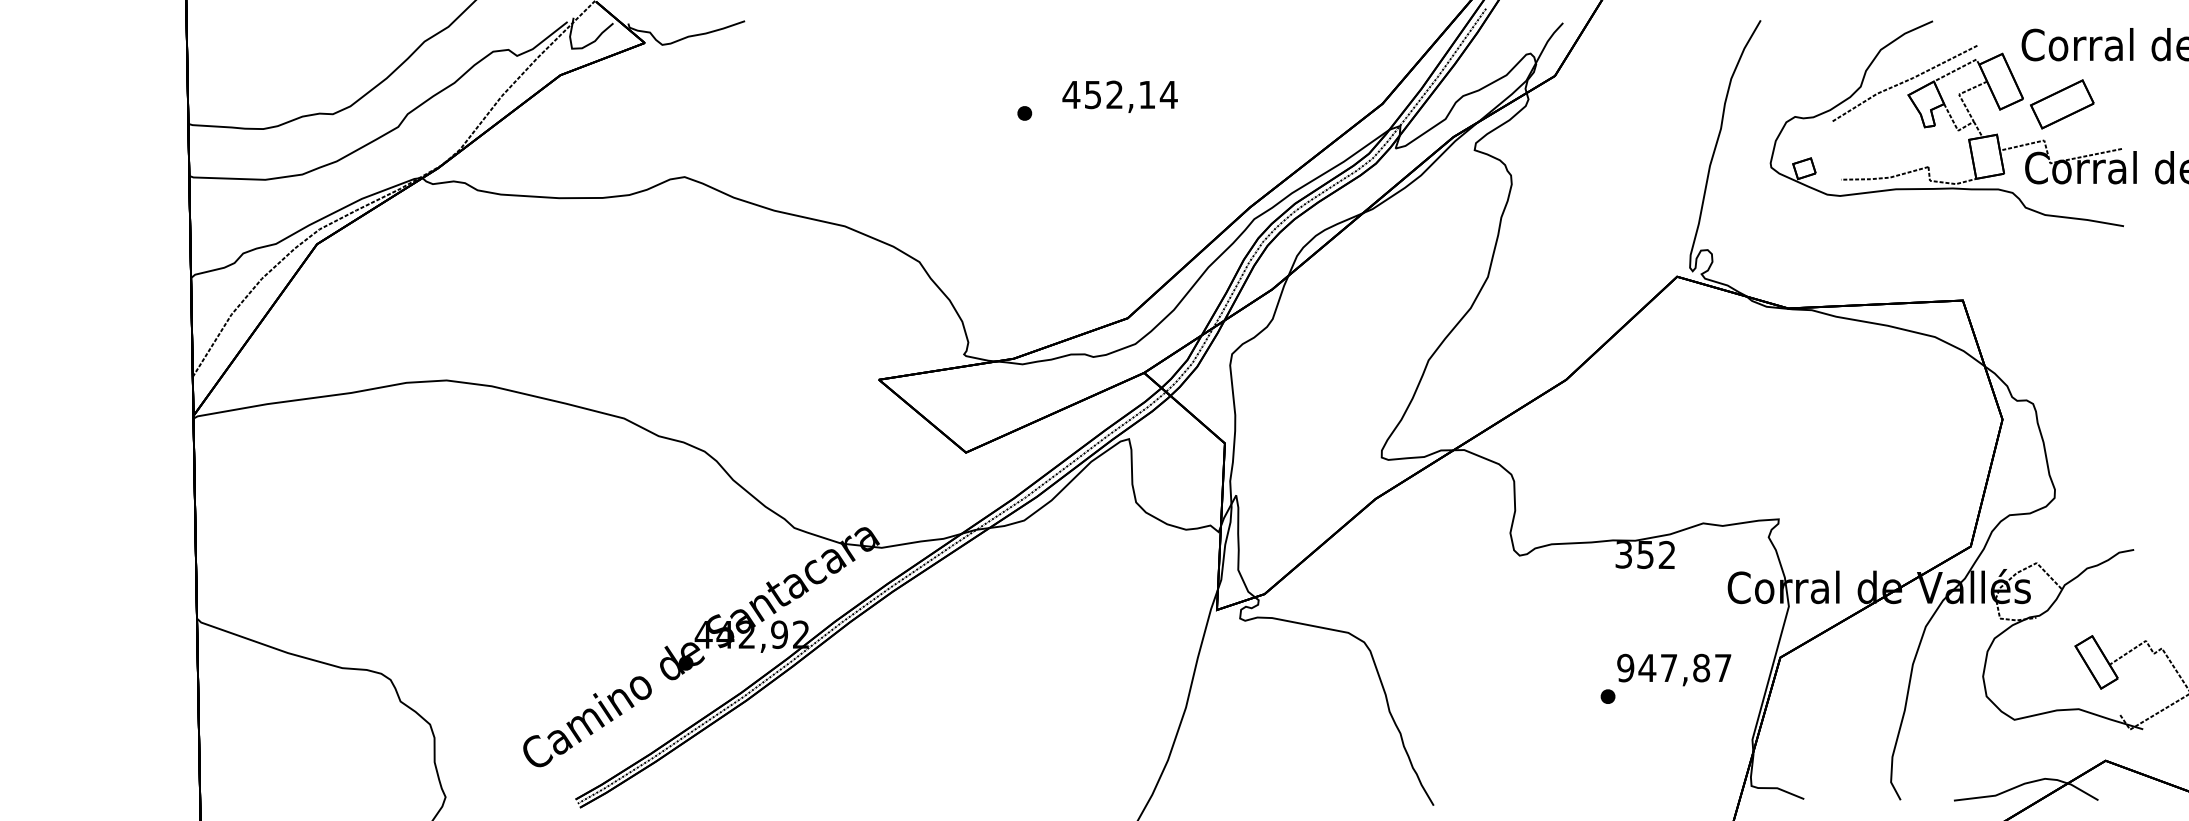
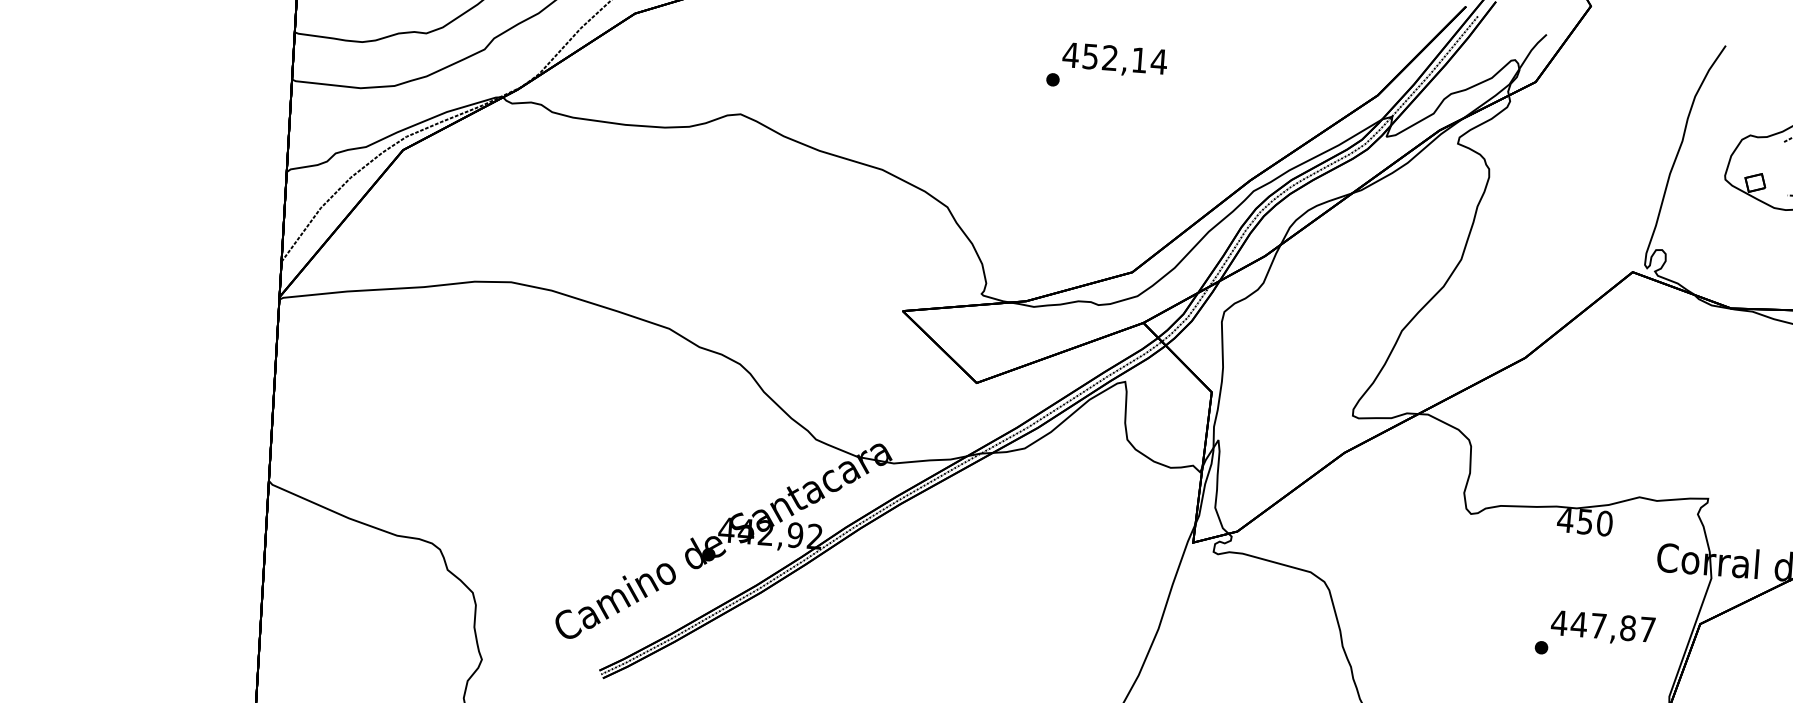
text: (1119, 96) -> (1114, 59), moved
text: (1644, 555) -> (1584, 522), 352 -> 450
text: (1625, 667) -> (1559, 622), 947,87 -> 447,87

